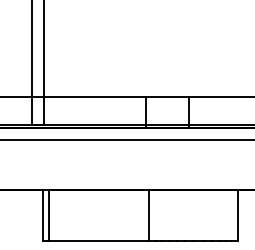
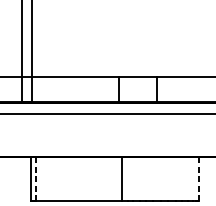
line: (49, 216) -> (36, 179), solid -> dashed
line: (238, 216) -> (198, 179), solid -> dashed

